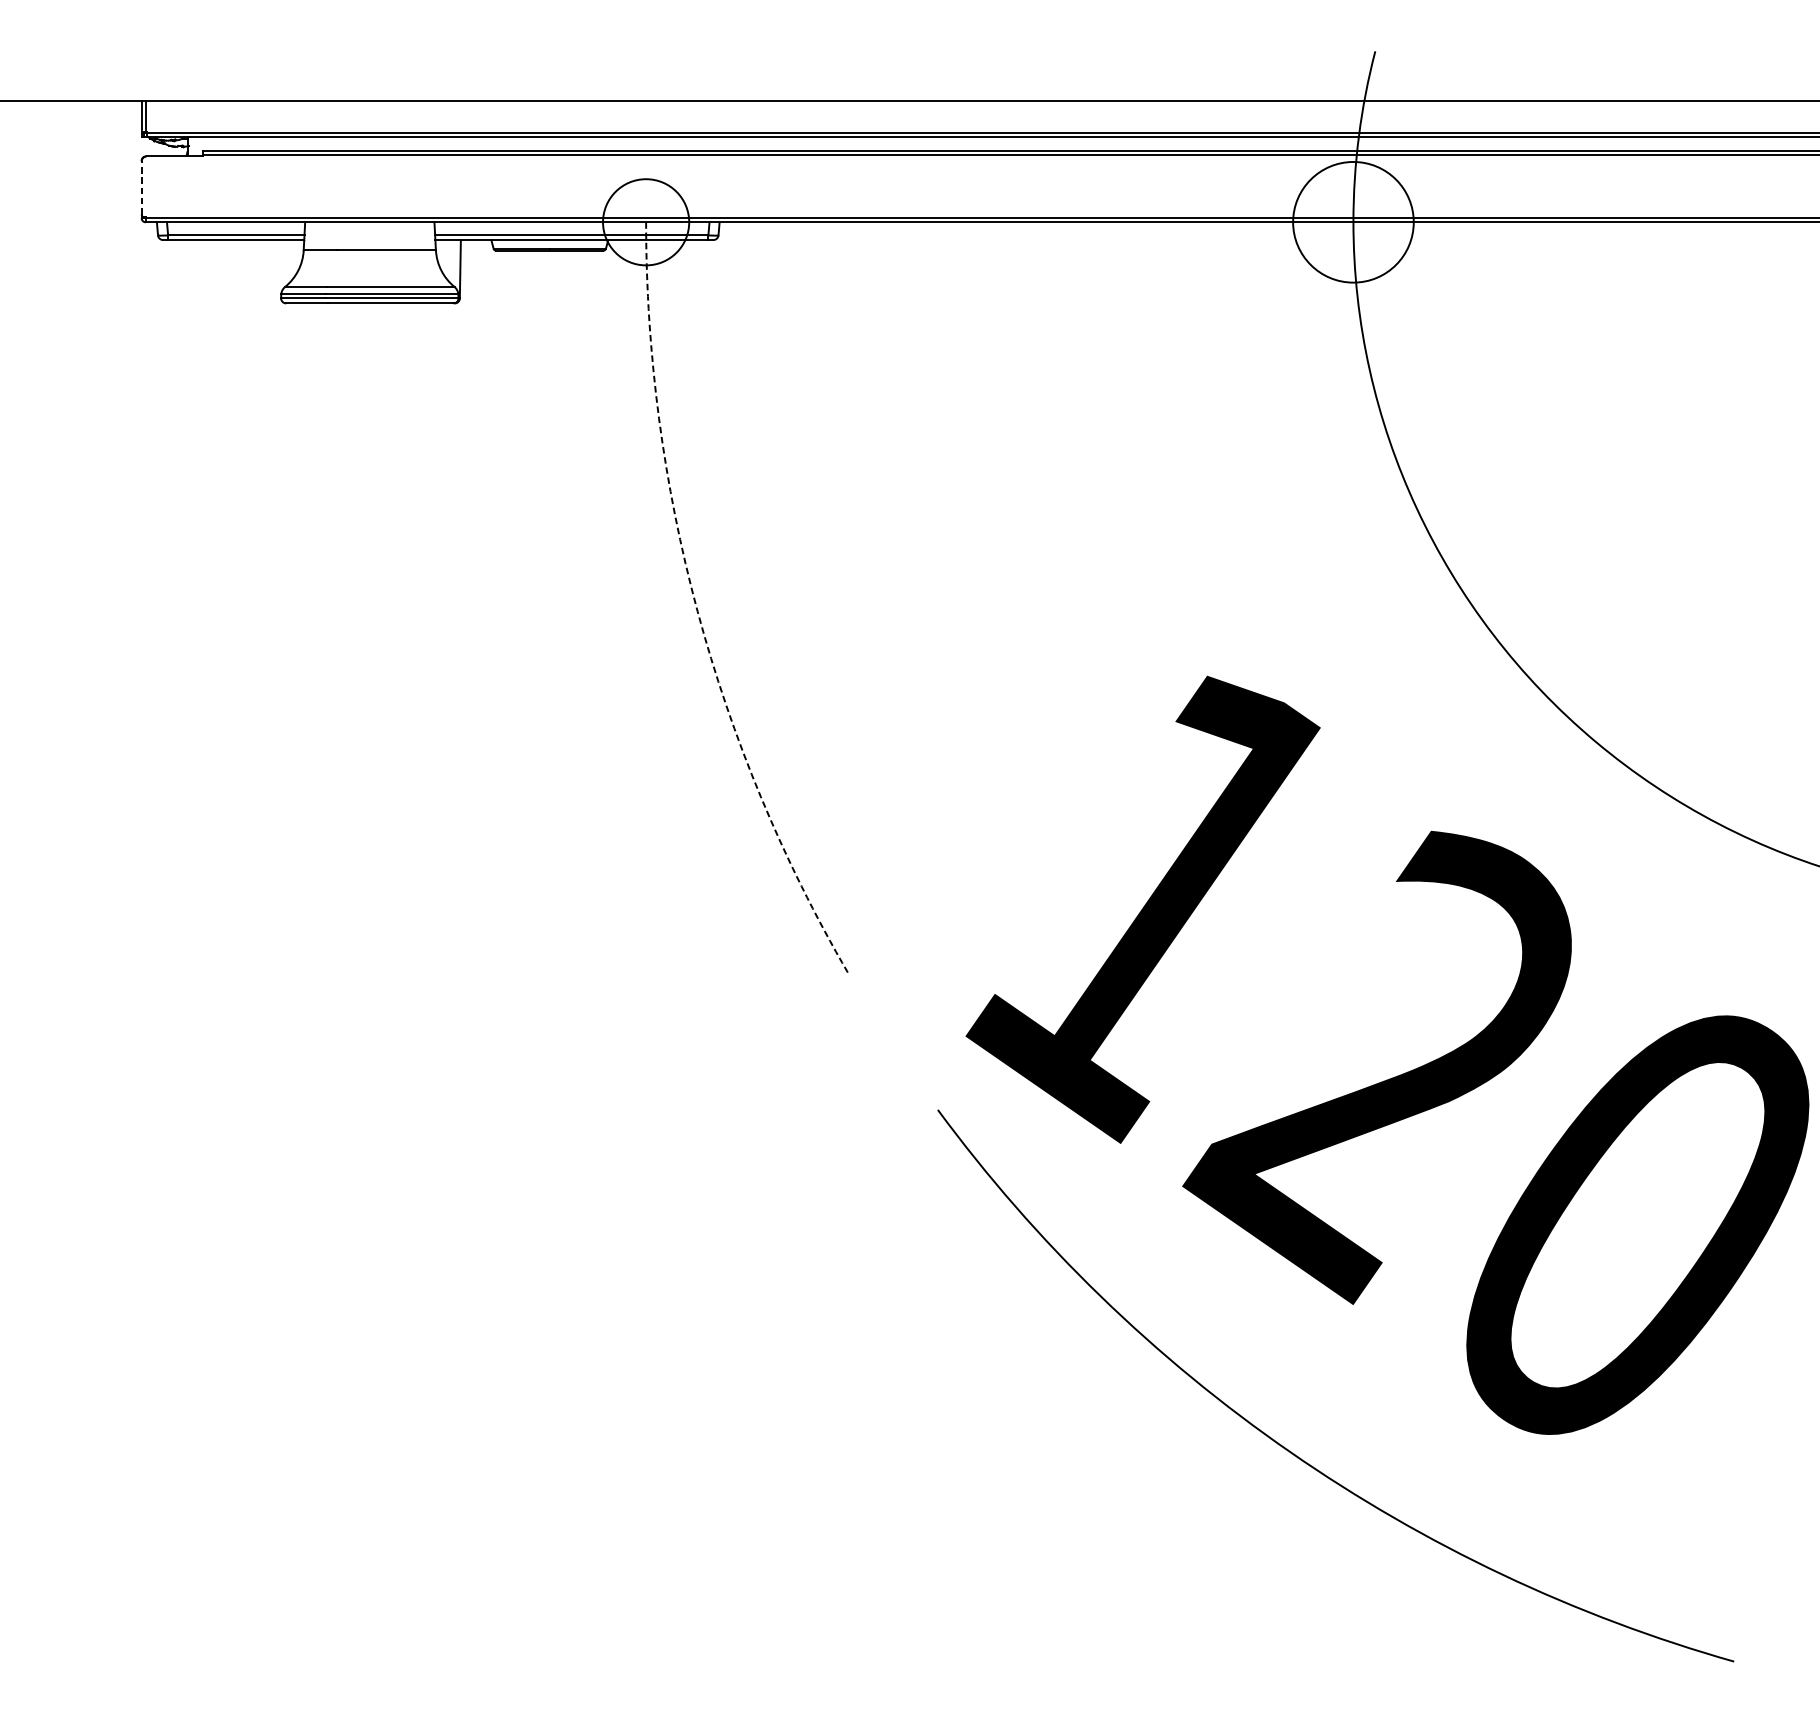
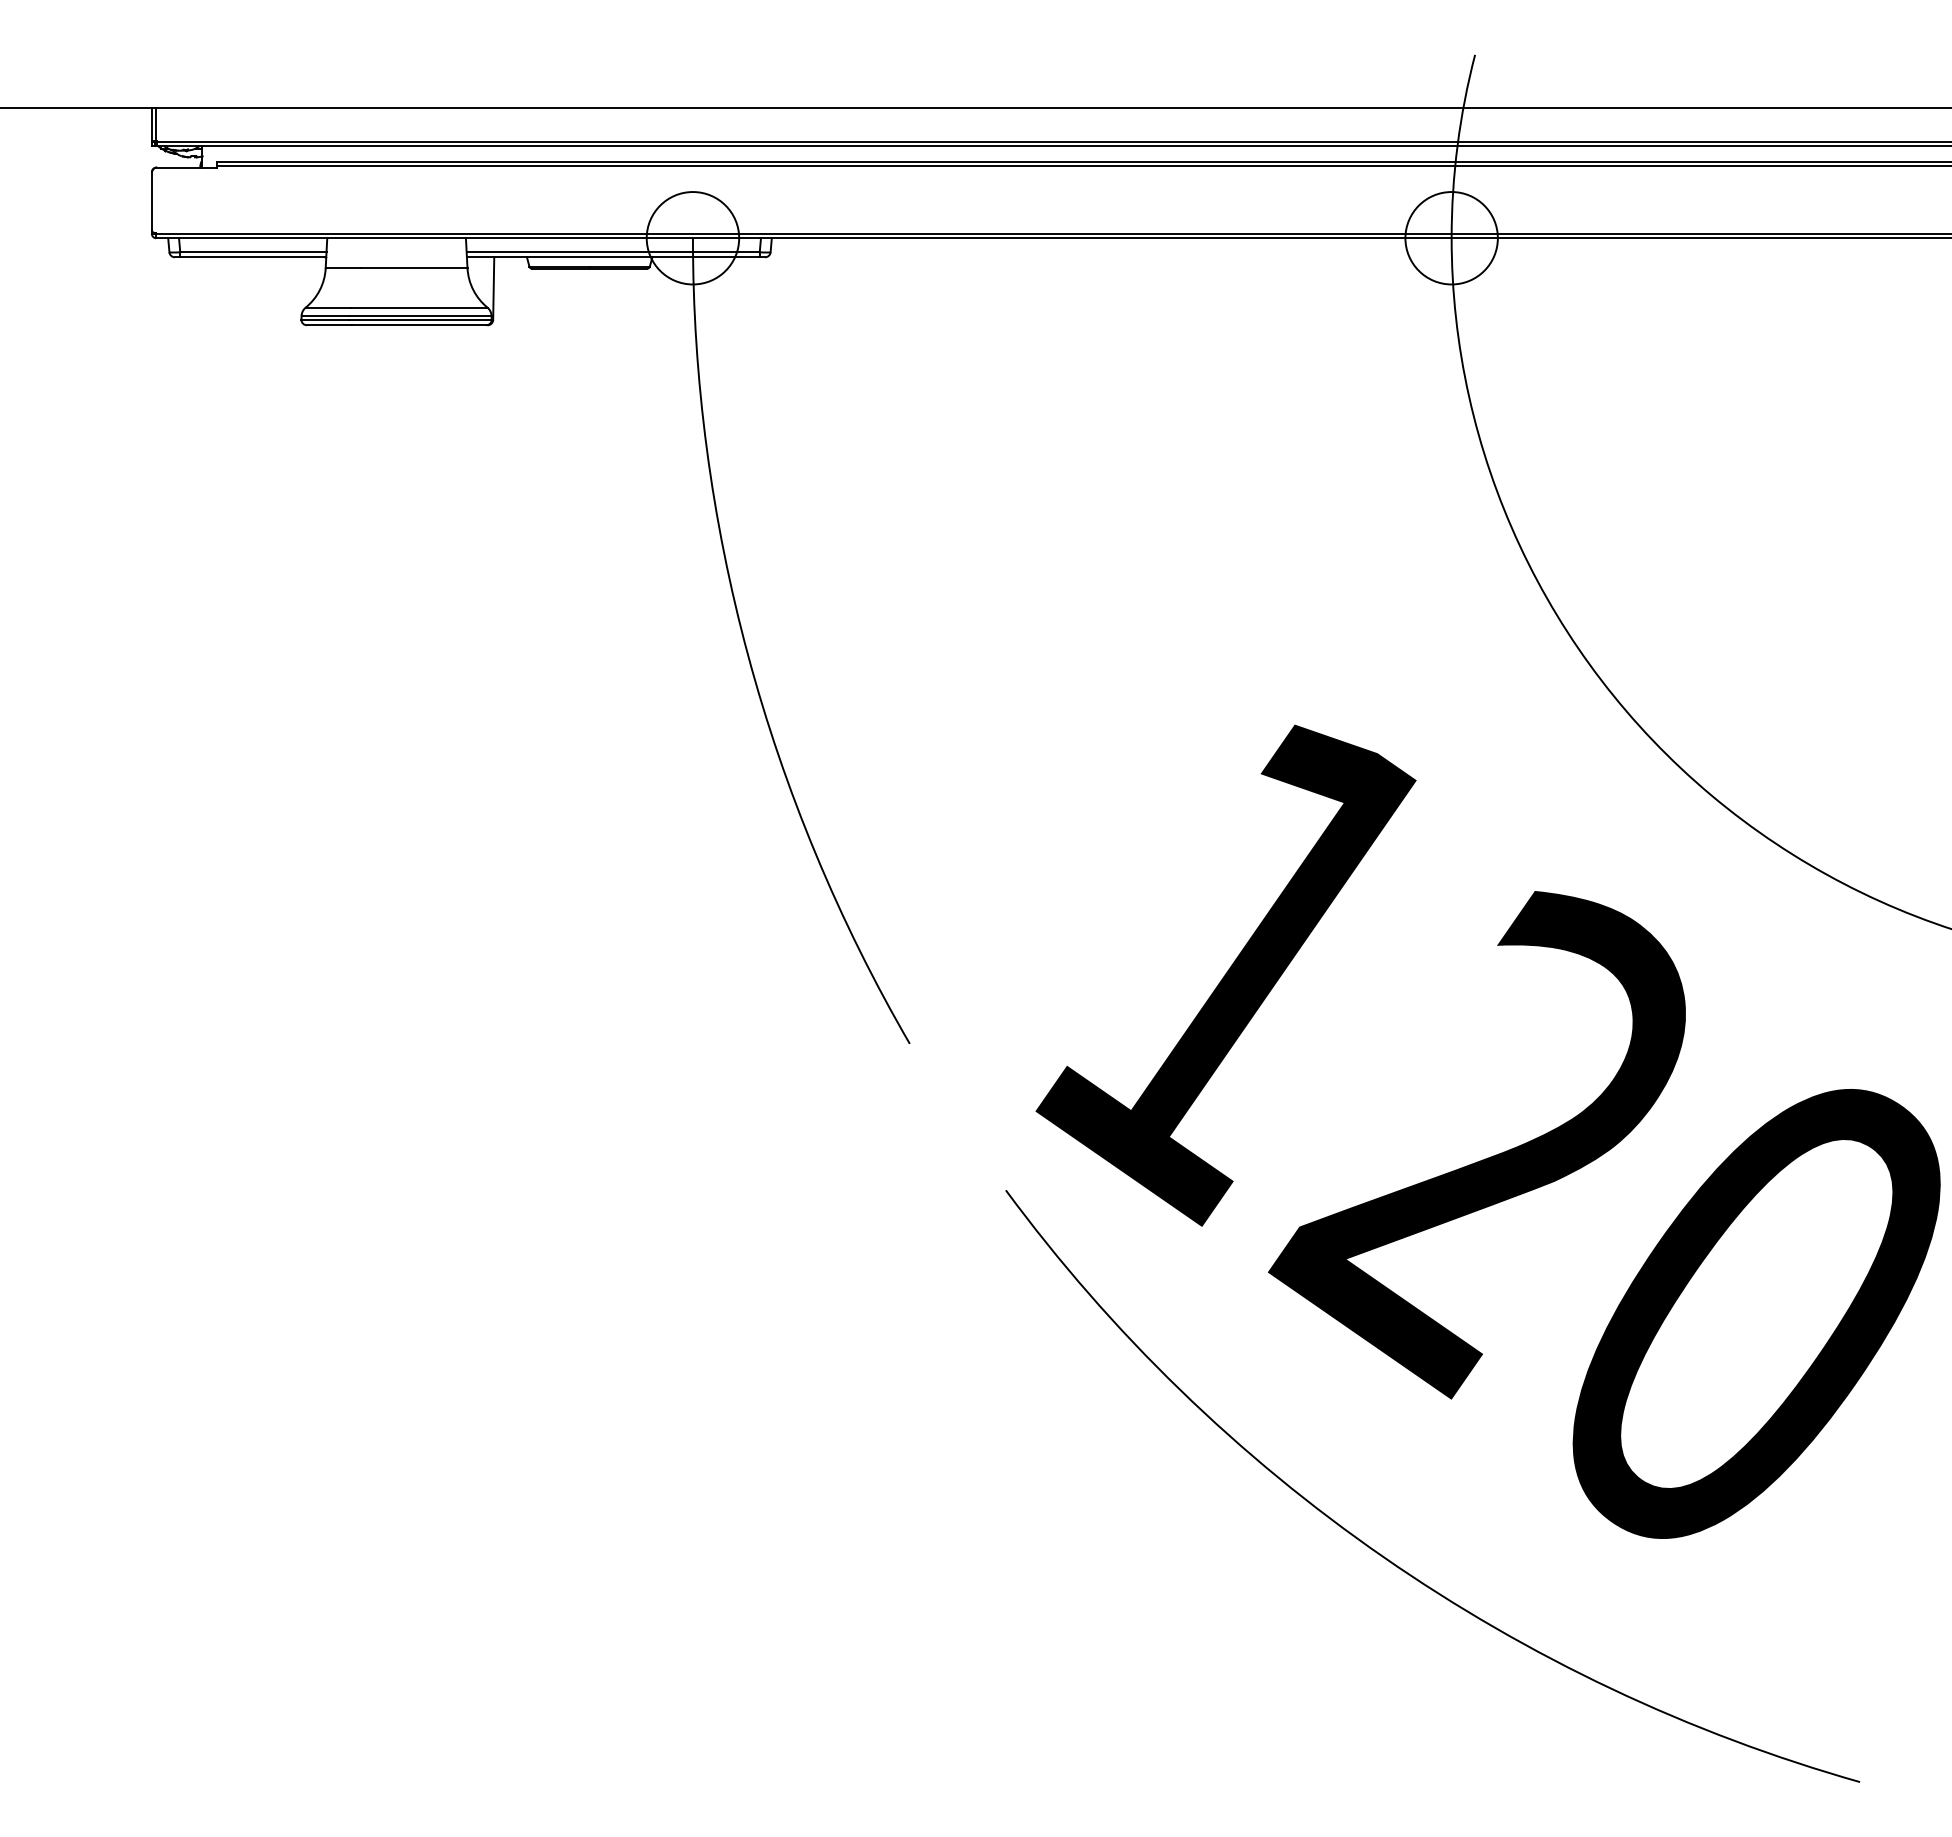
line: (141, 188) -> (151, 201), dashed -> solid
circle: (1353, 222) -> (1451, 238), size x0.71
arc: (697, 611) -> (748, 655), dashed -> solid

